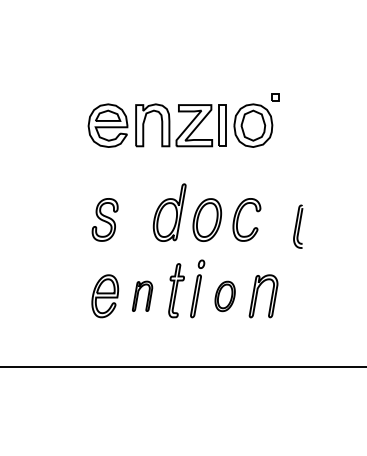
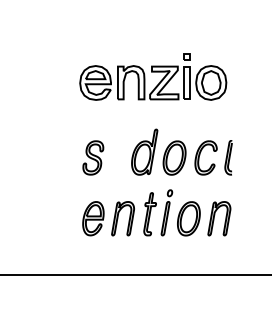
part: (275, 97) -> (186, 56), moved
part: (298, 226) -> (228, 157), moved
part: (142, 296) -> (123, 218), size x1.43
part: (224, 296) -> (188, 218), size x1.43

